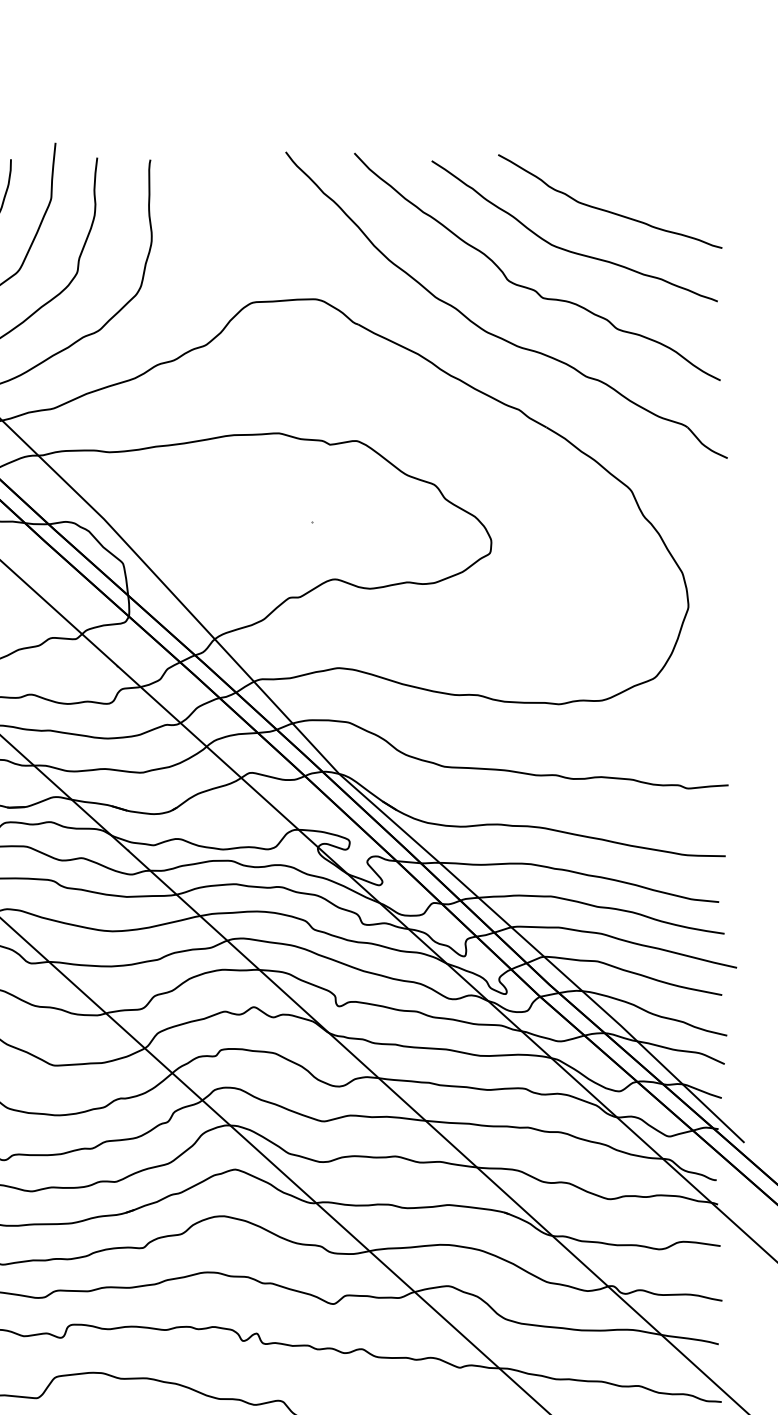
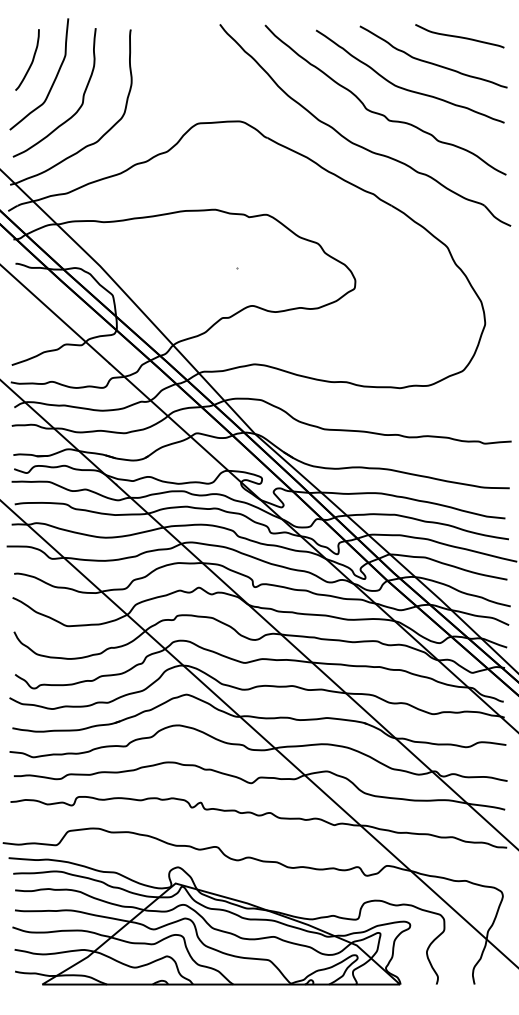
curve: (649, 170) -> (459, 36), added

